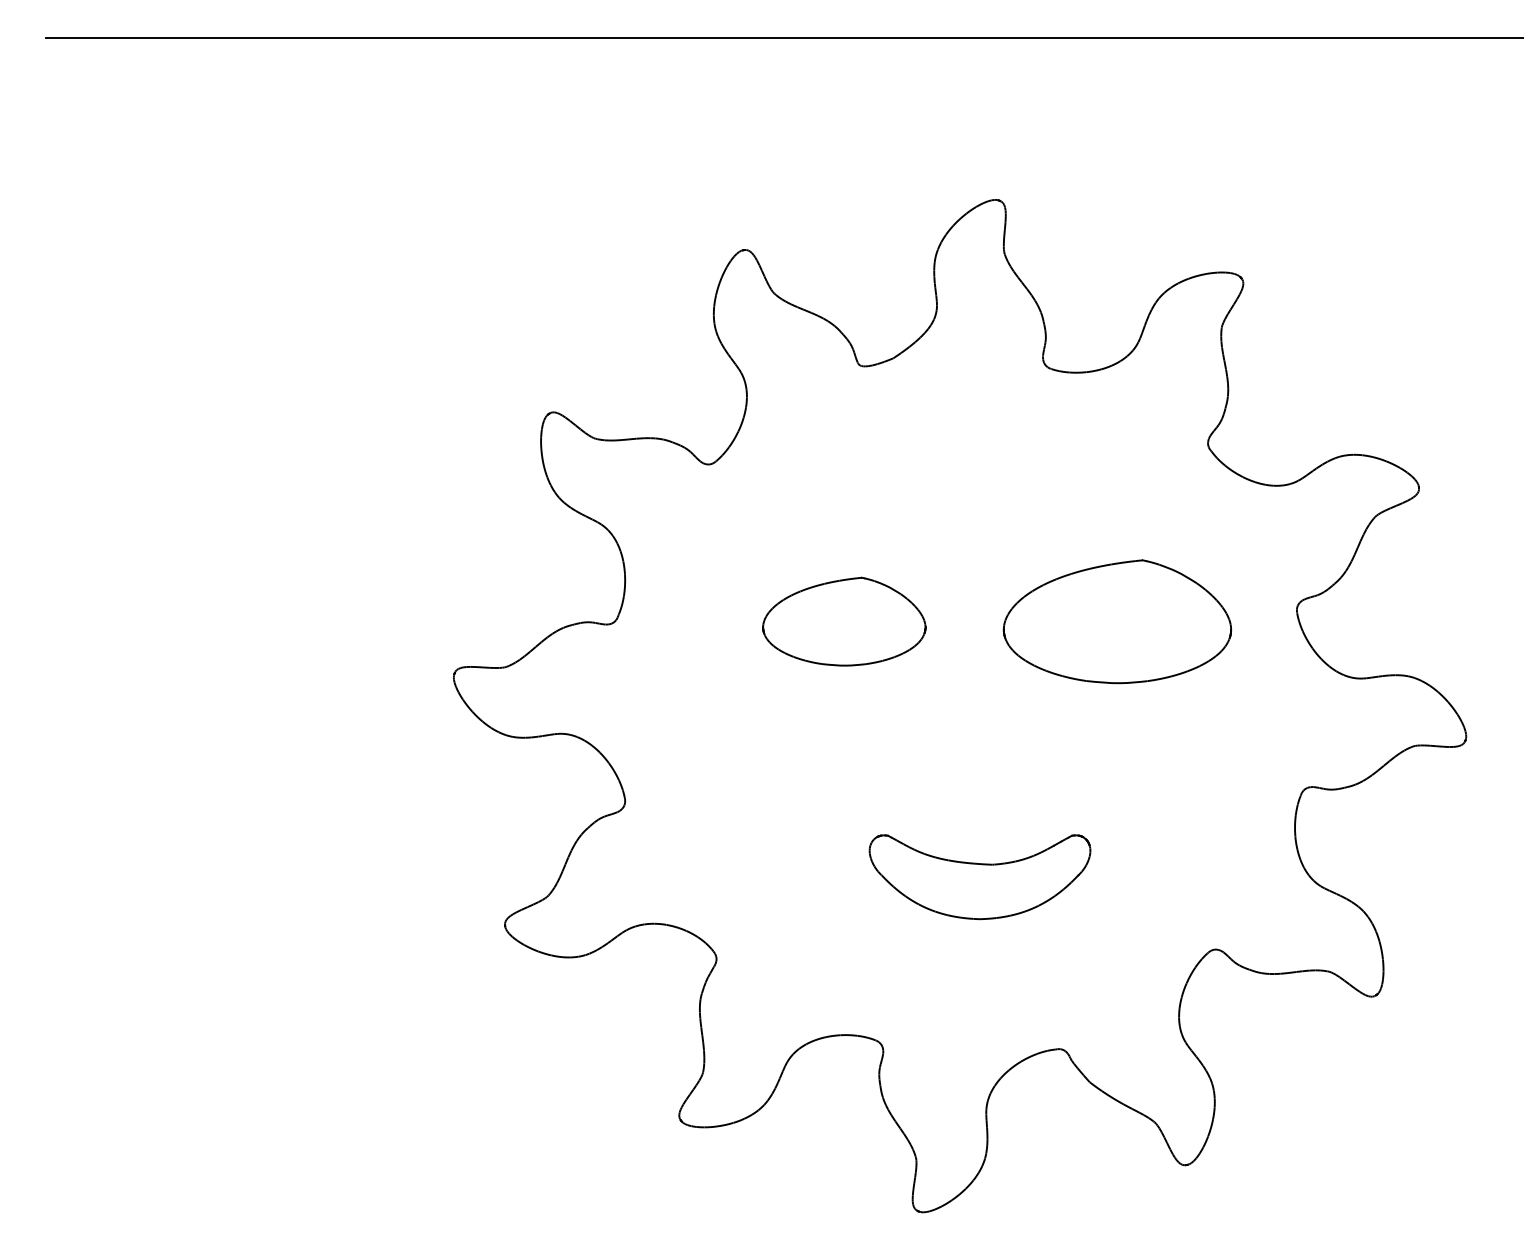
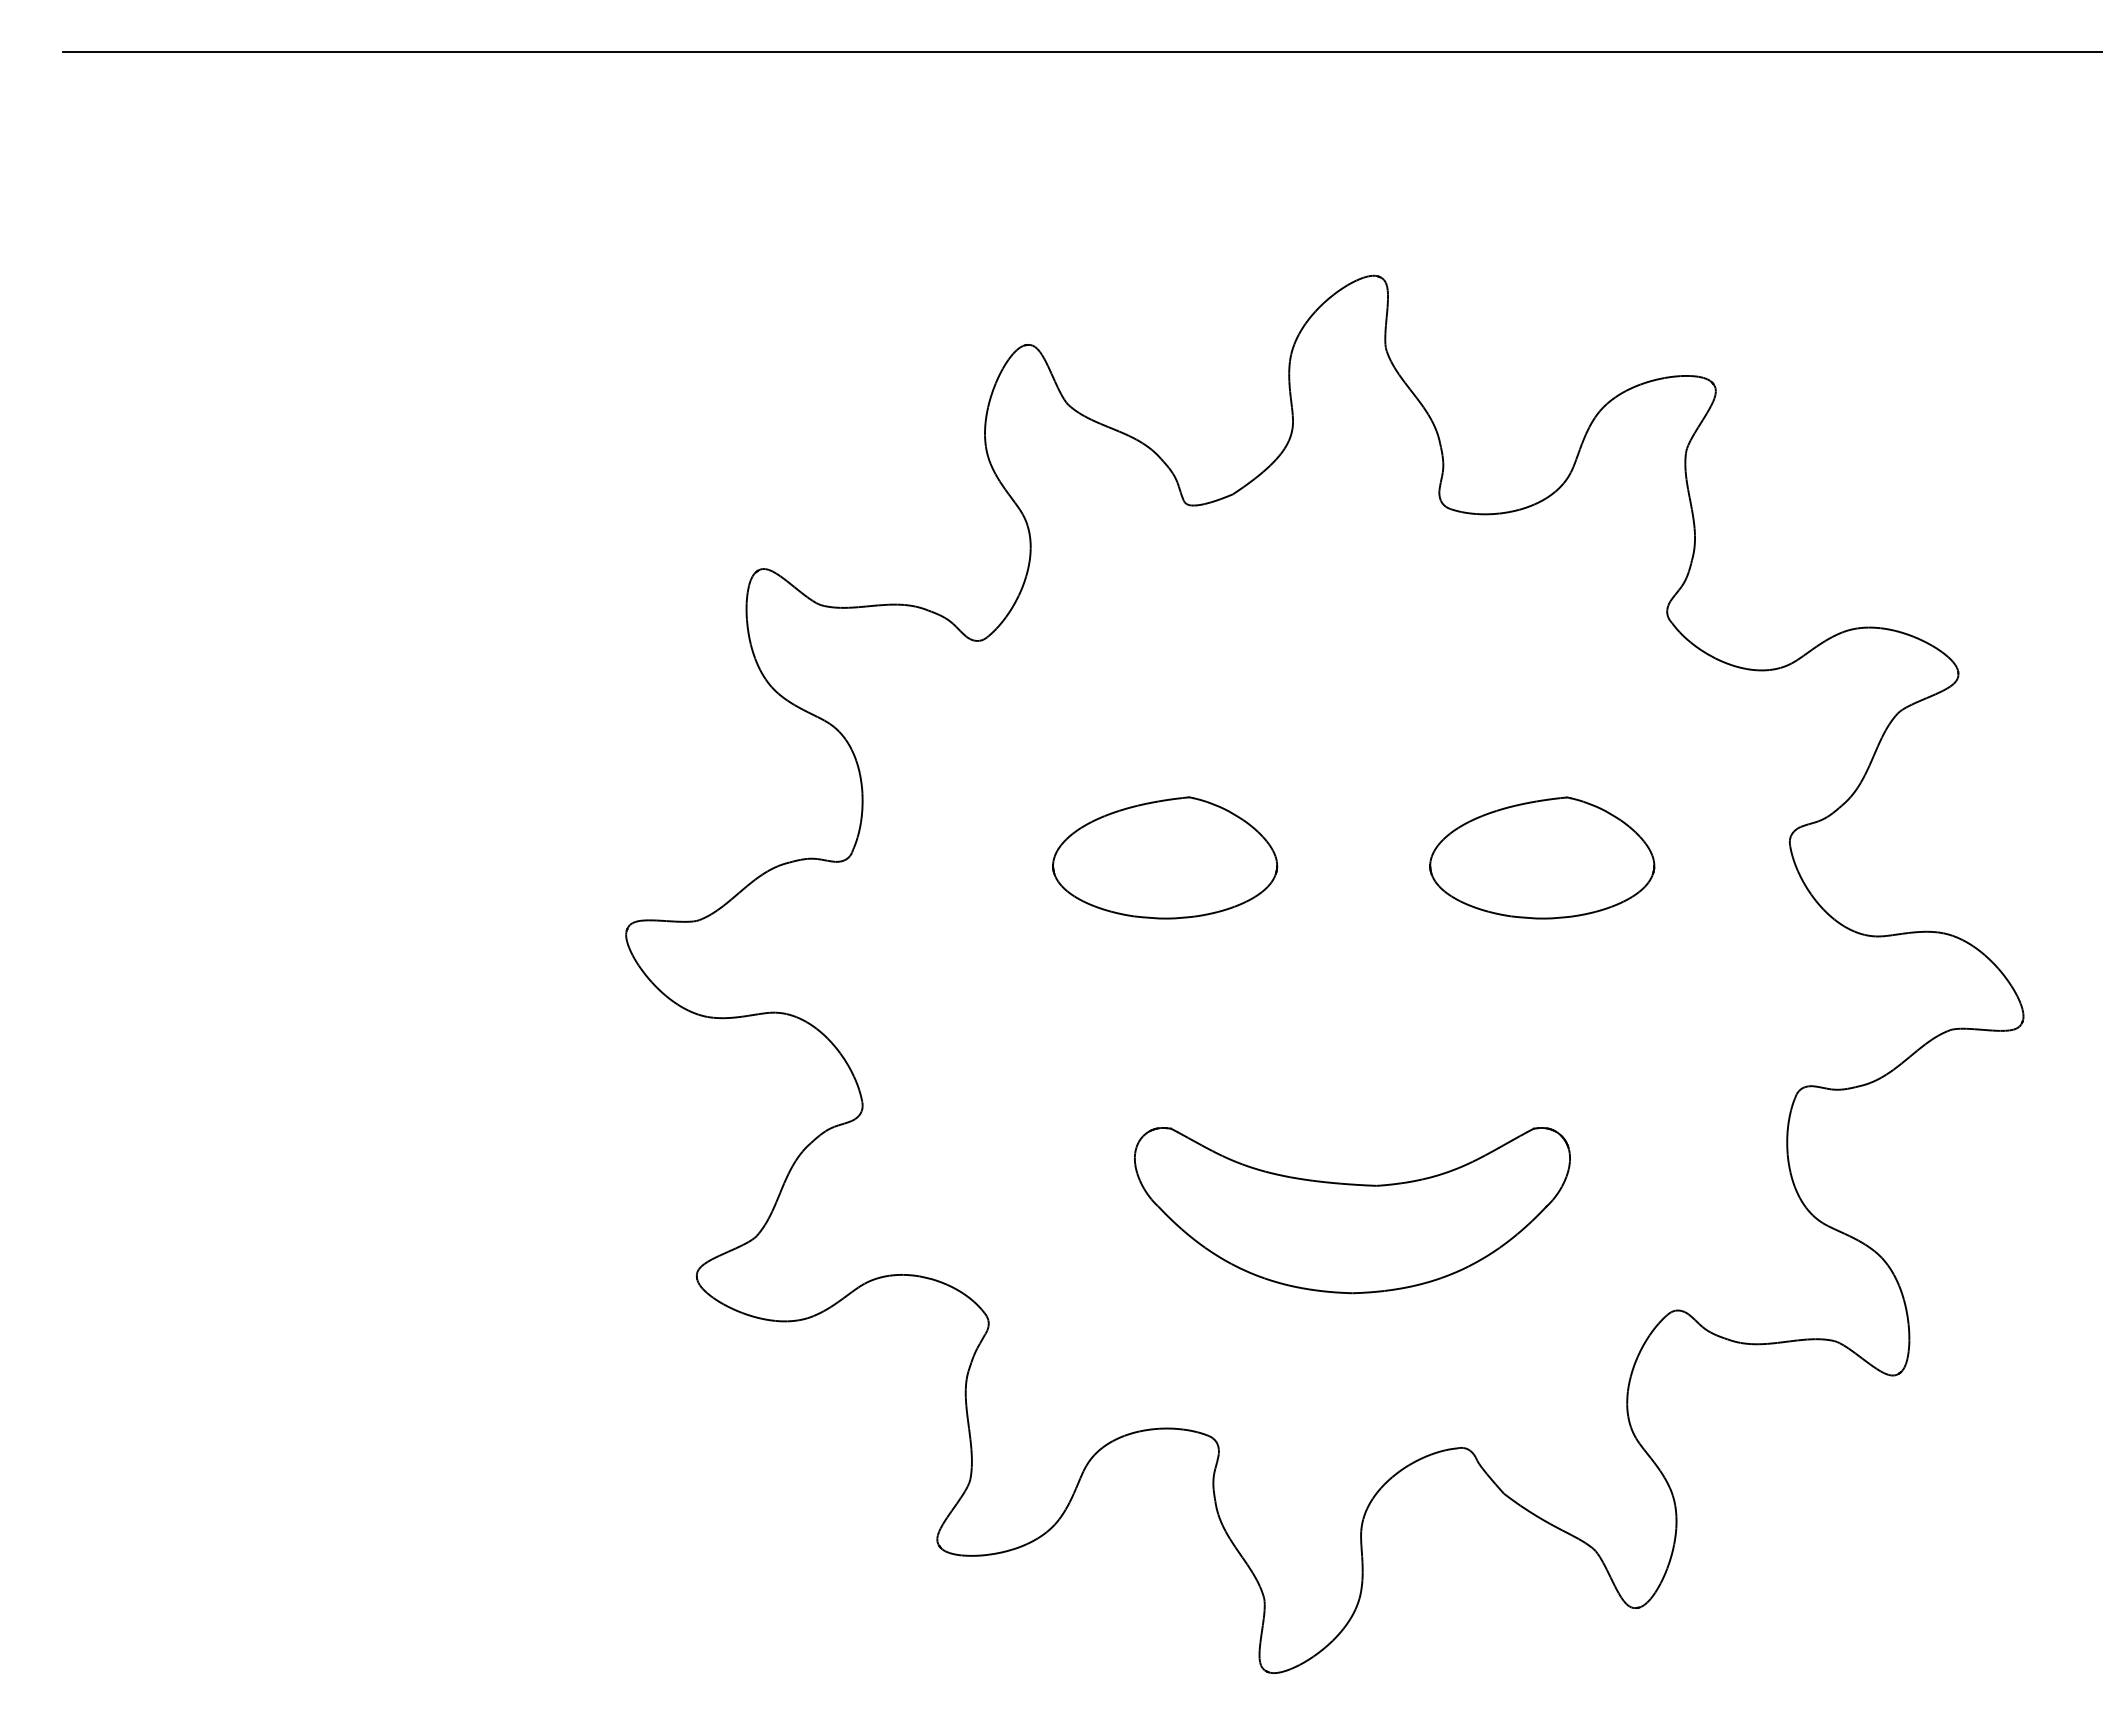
part: (1117, 621) -> (1542, 857), size x0.71
part: (980, 877) -> (1352, 1210), size x1.43

